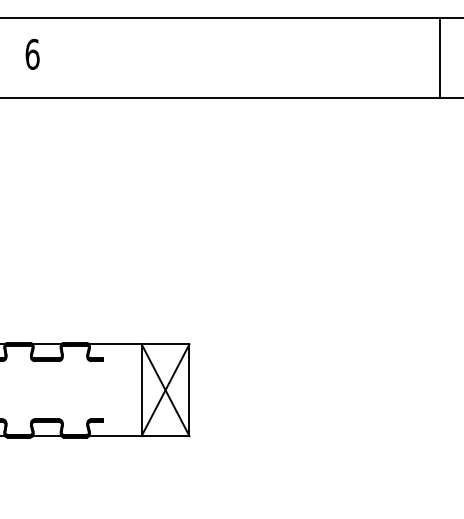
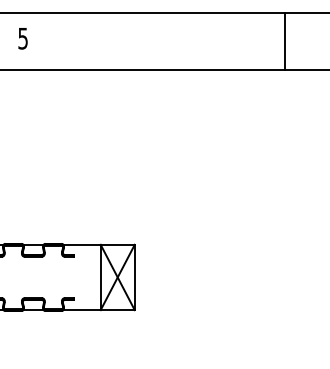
text: (32, 53) -> (23, 37), 6 -> 5
line: (439, 57) -> (284, 40), moved

